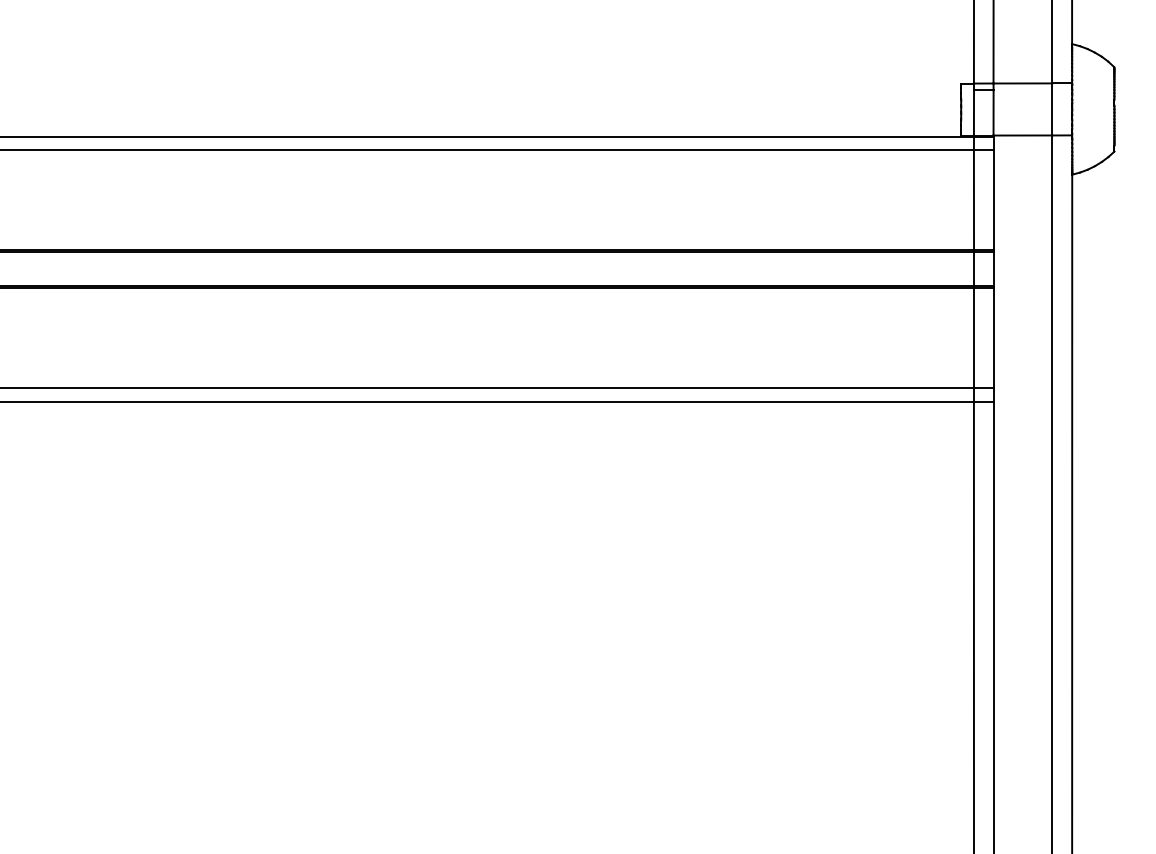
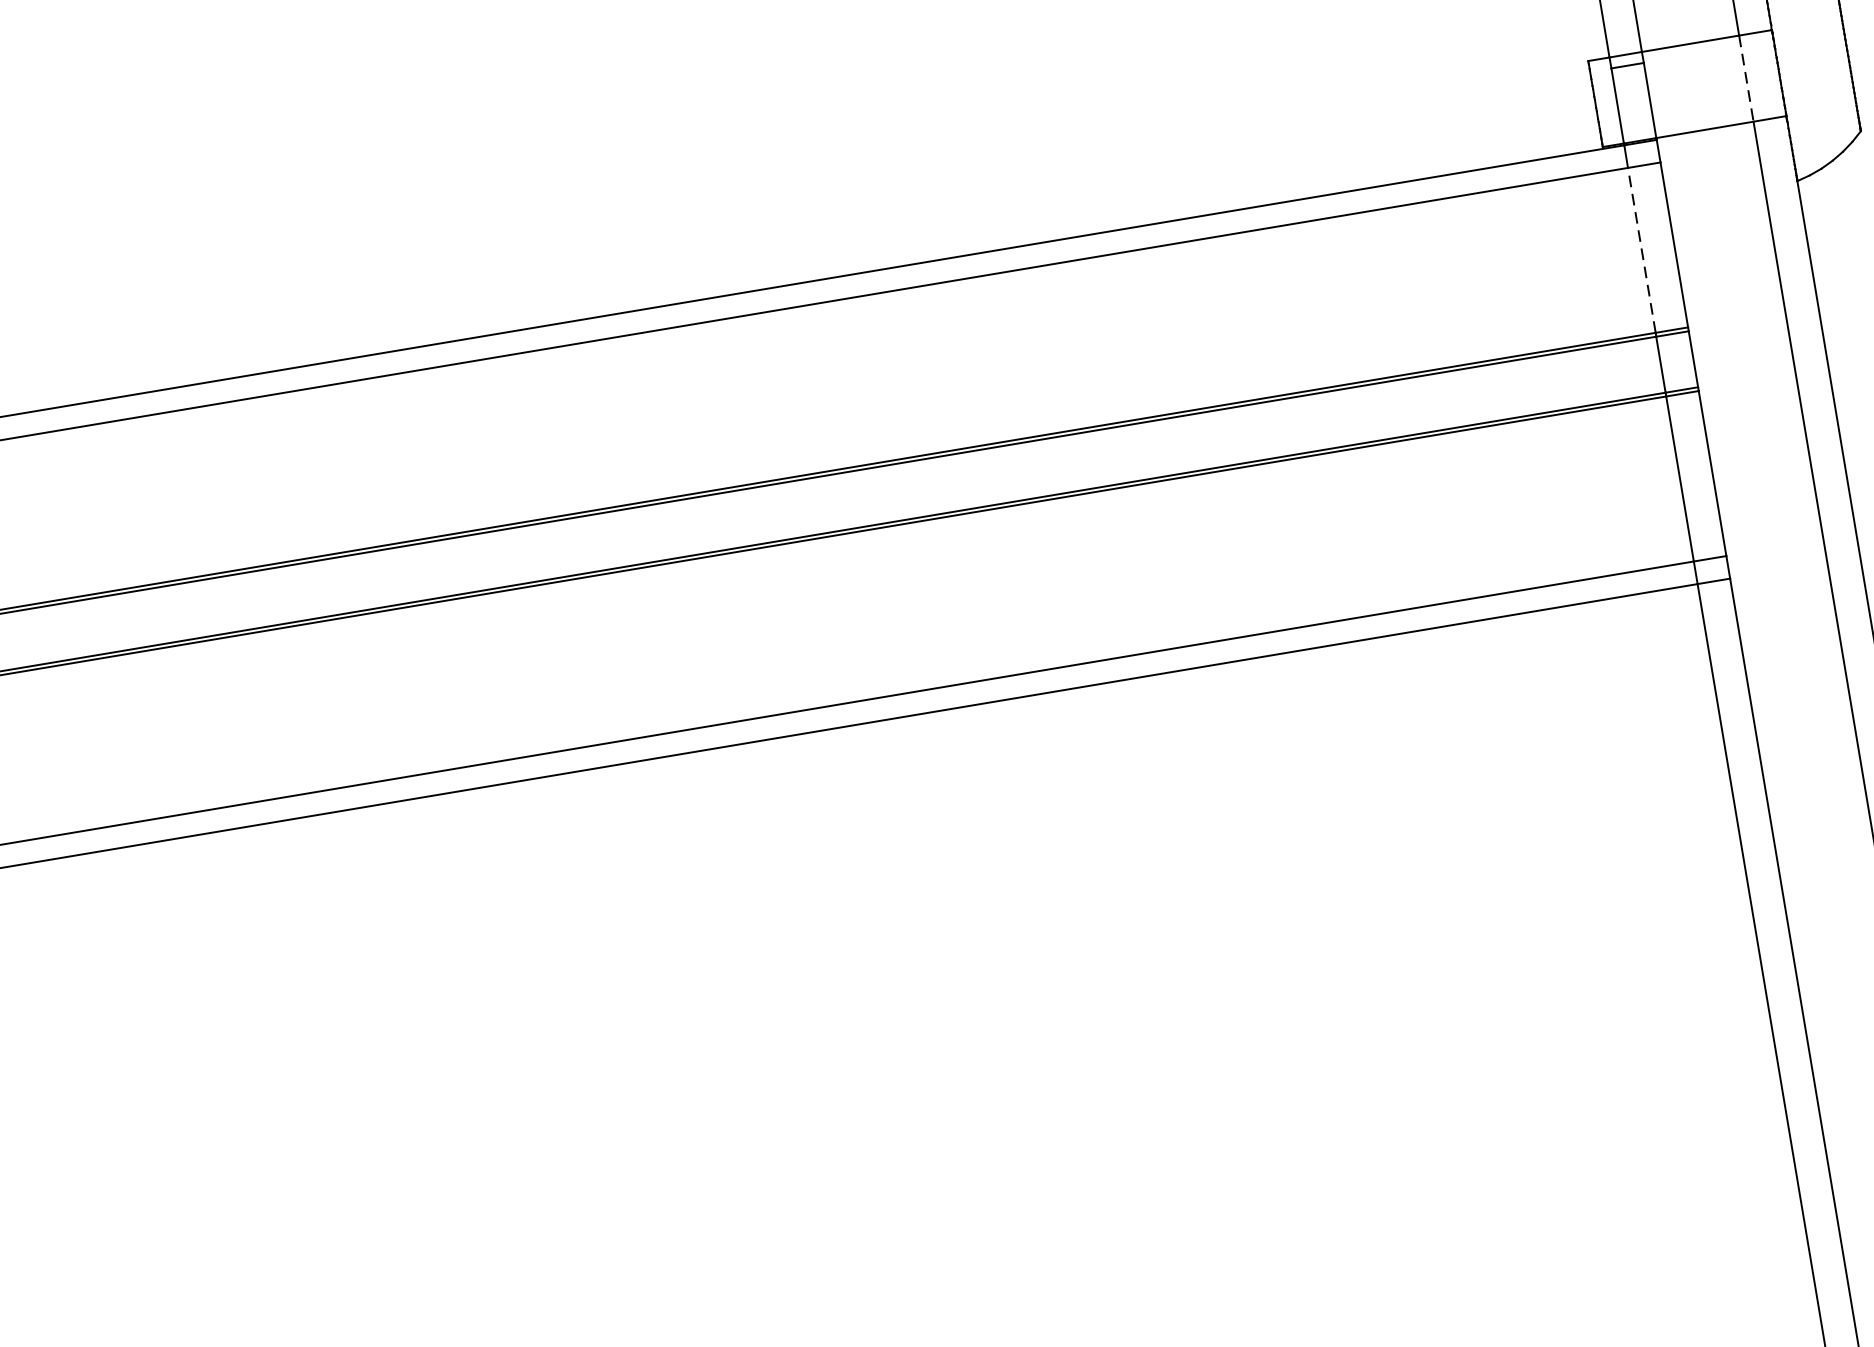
line: (1052, 109) -> (1746, 78), solid -> dashed
line: (973, 200) -> (1641, 251), solid -> dashed

